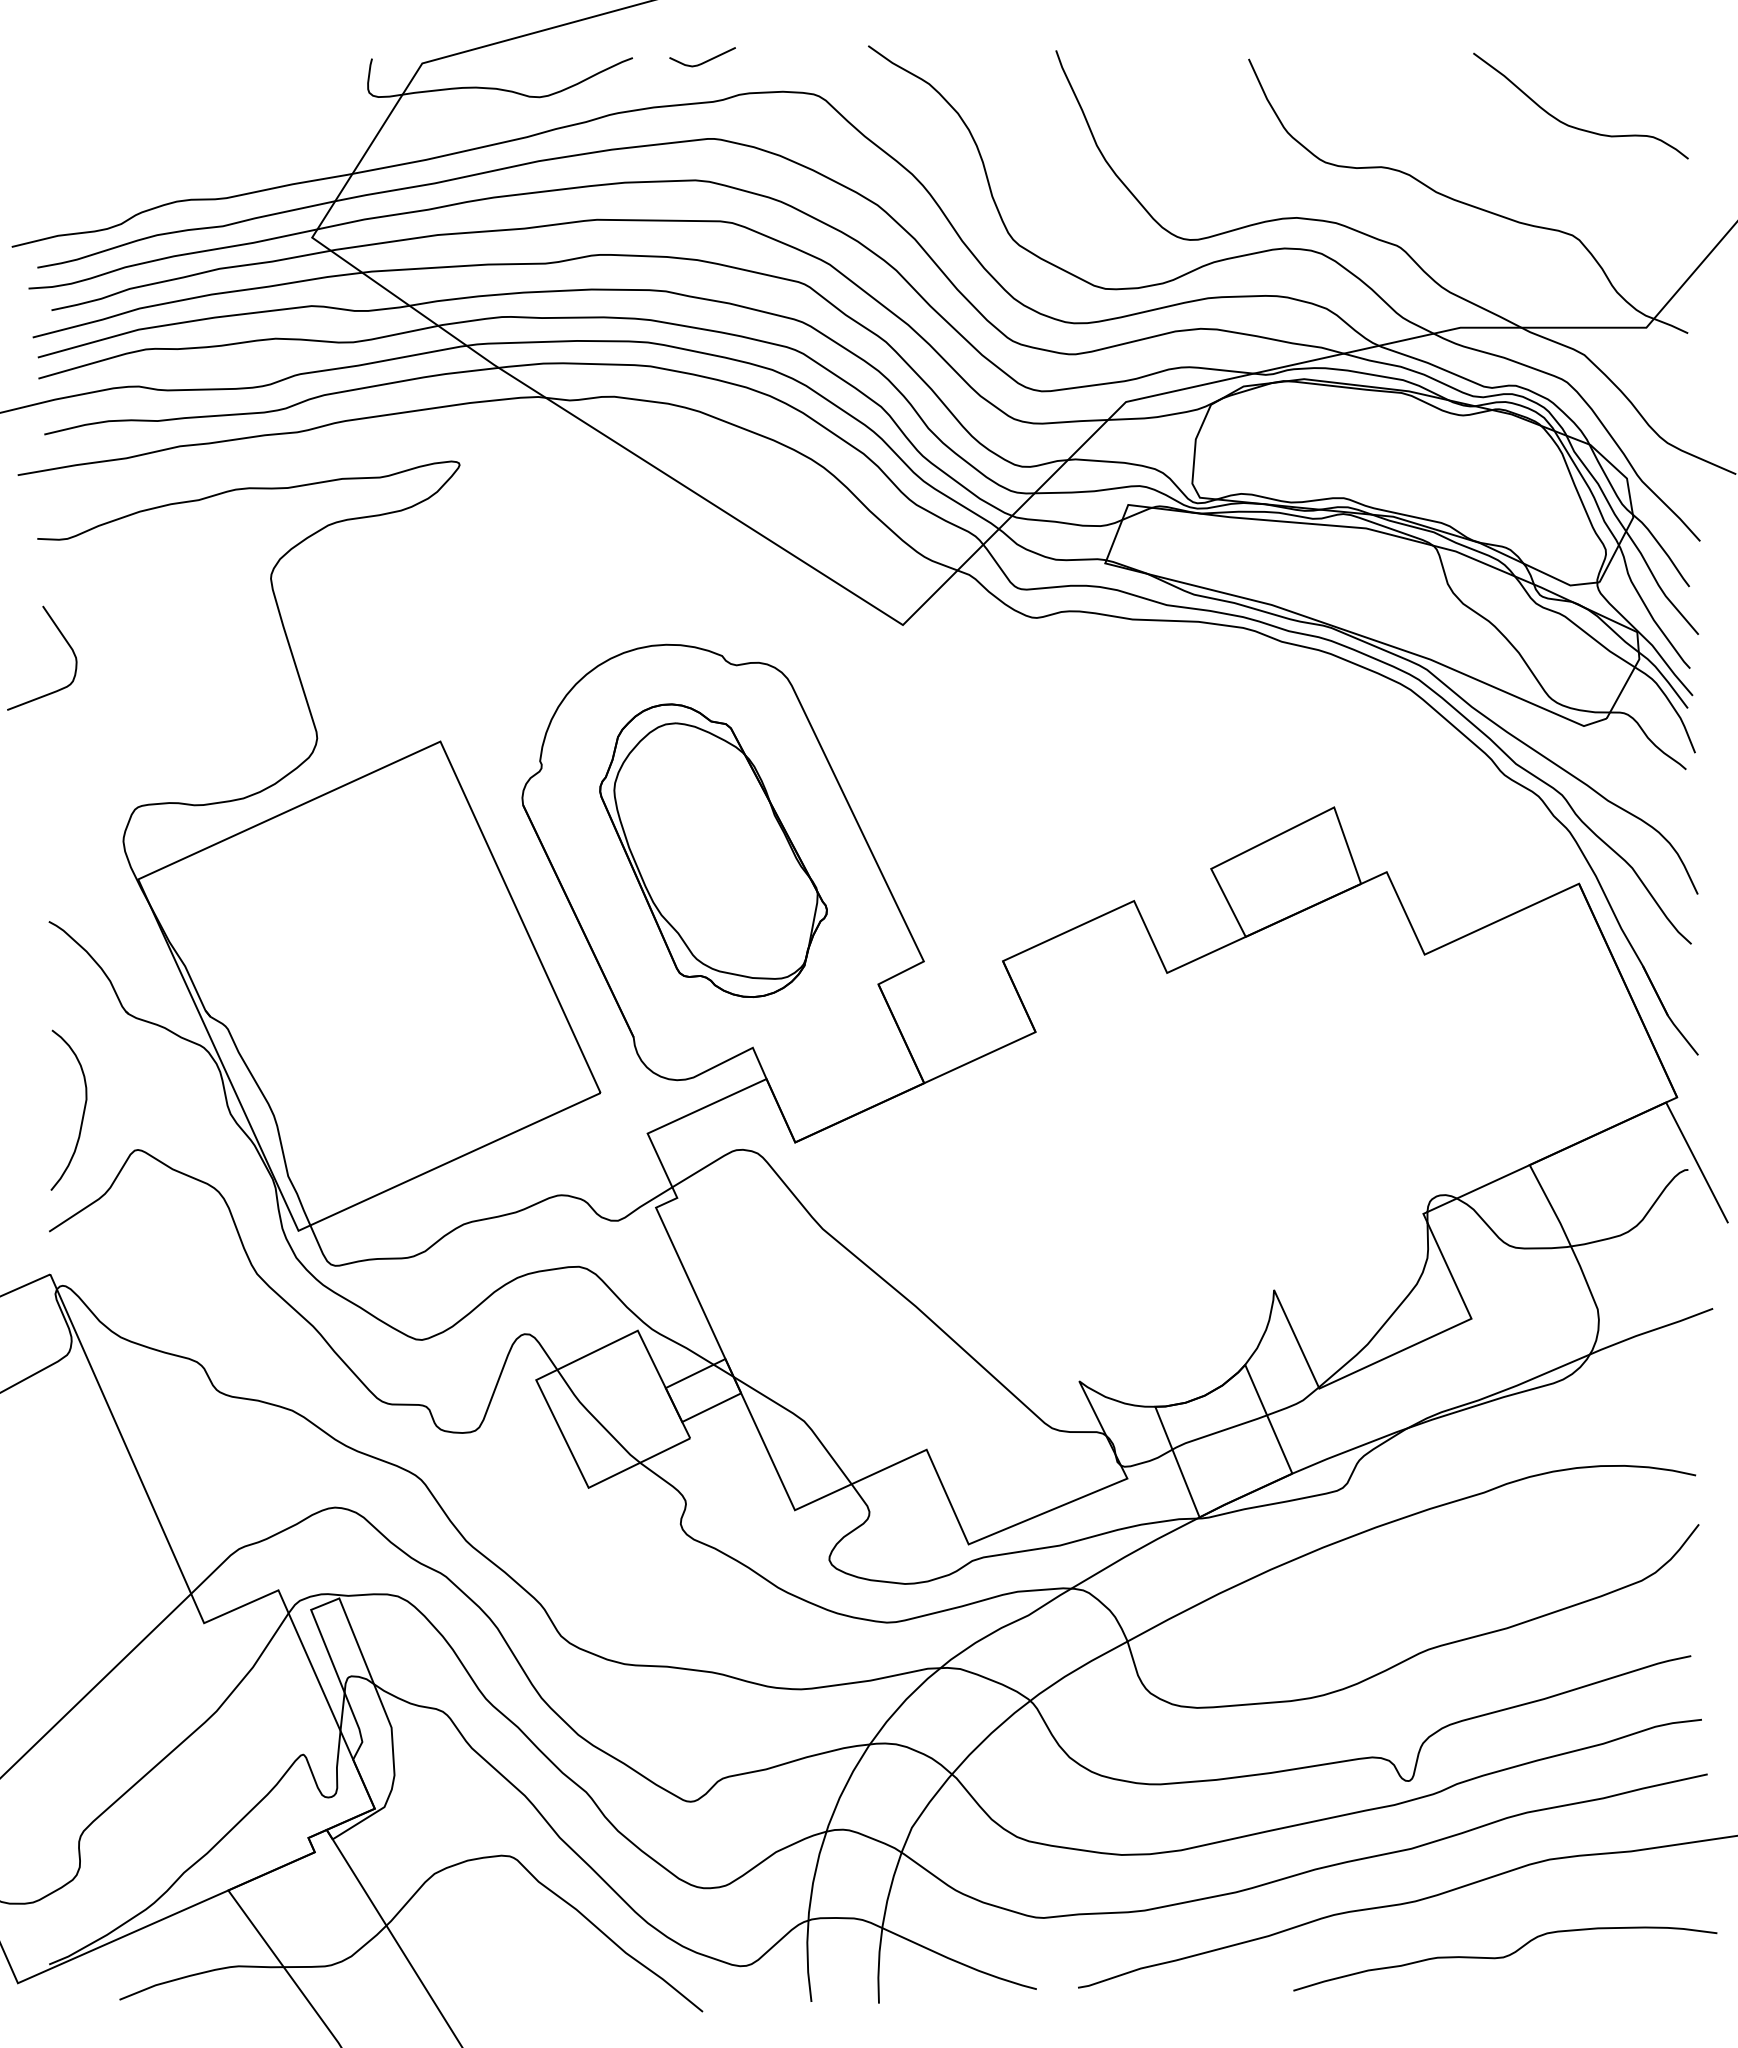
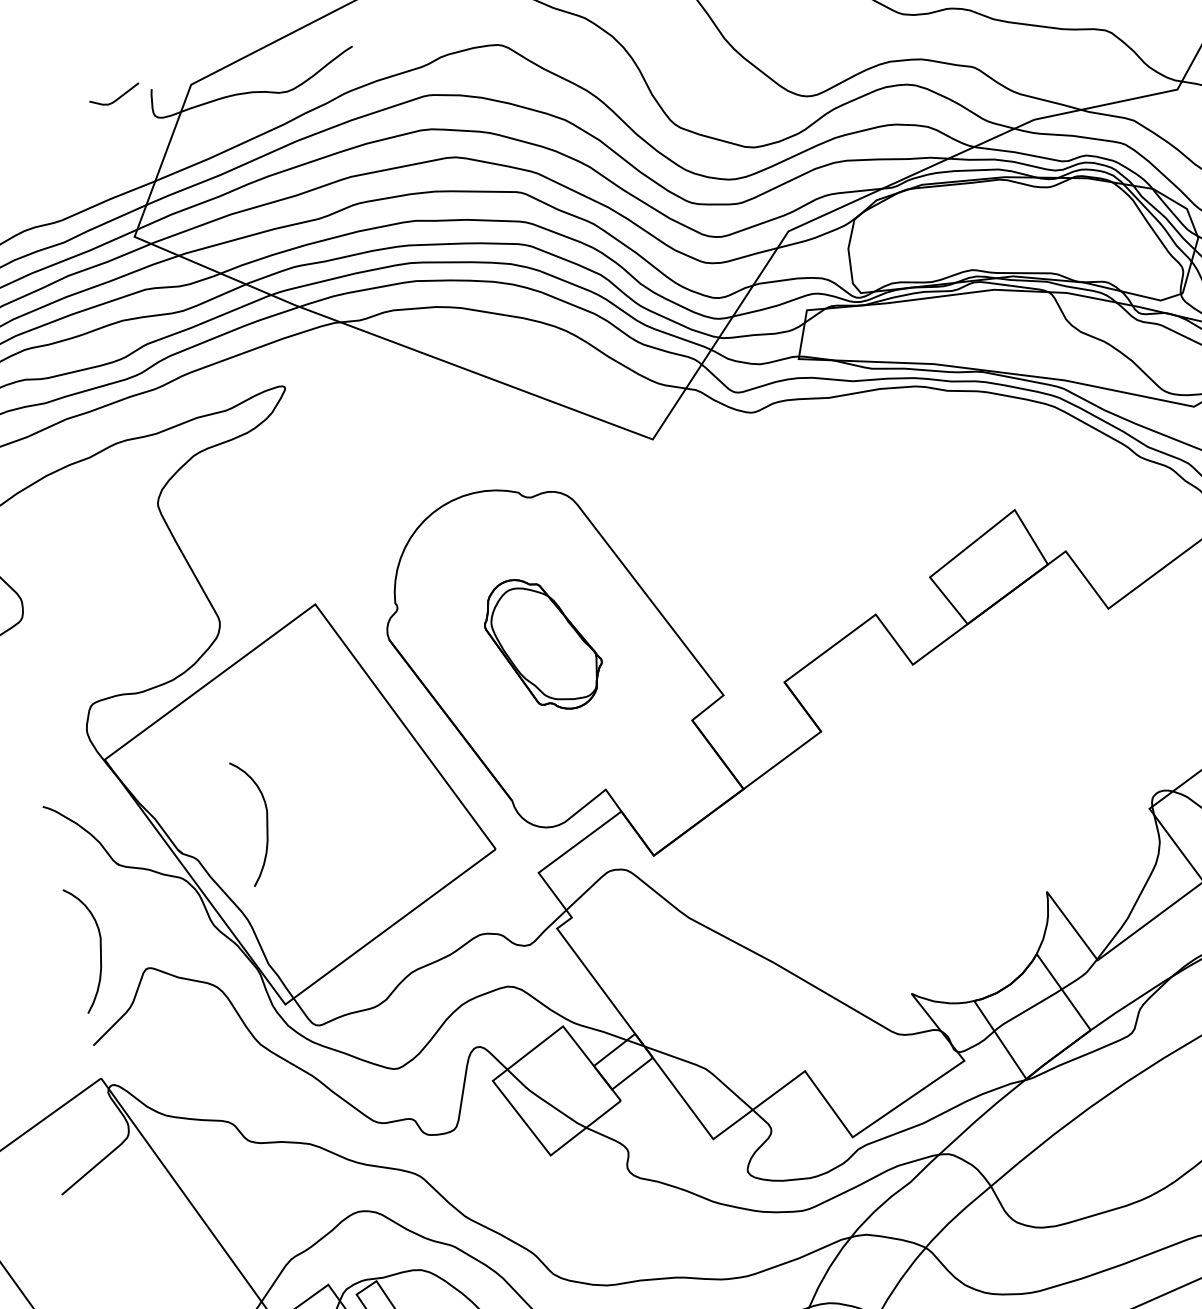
curve: (704, 61) -> (117, 98), moved
part: (713, 850) -> (543, 643), size x0.6
curve: (322, 999) -> (266, 822), added

